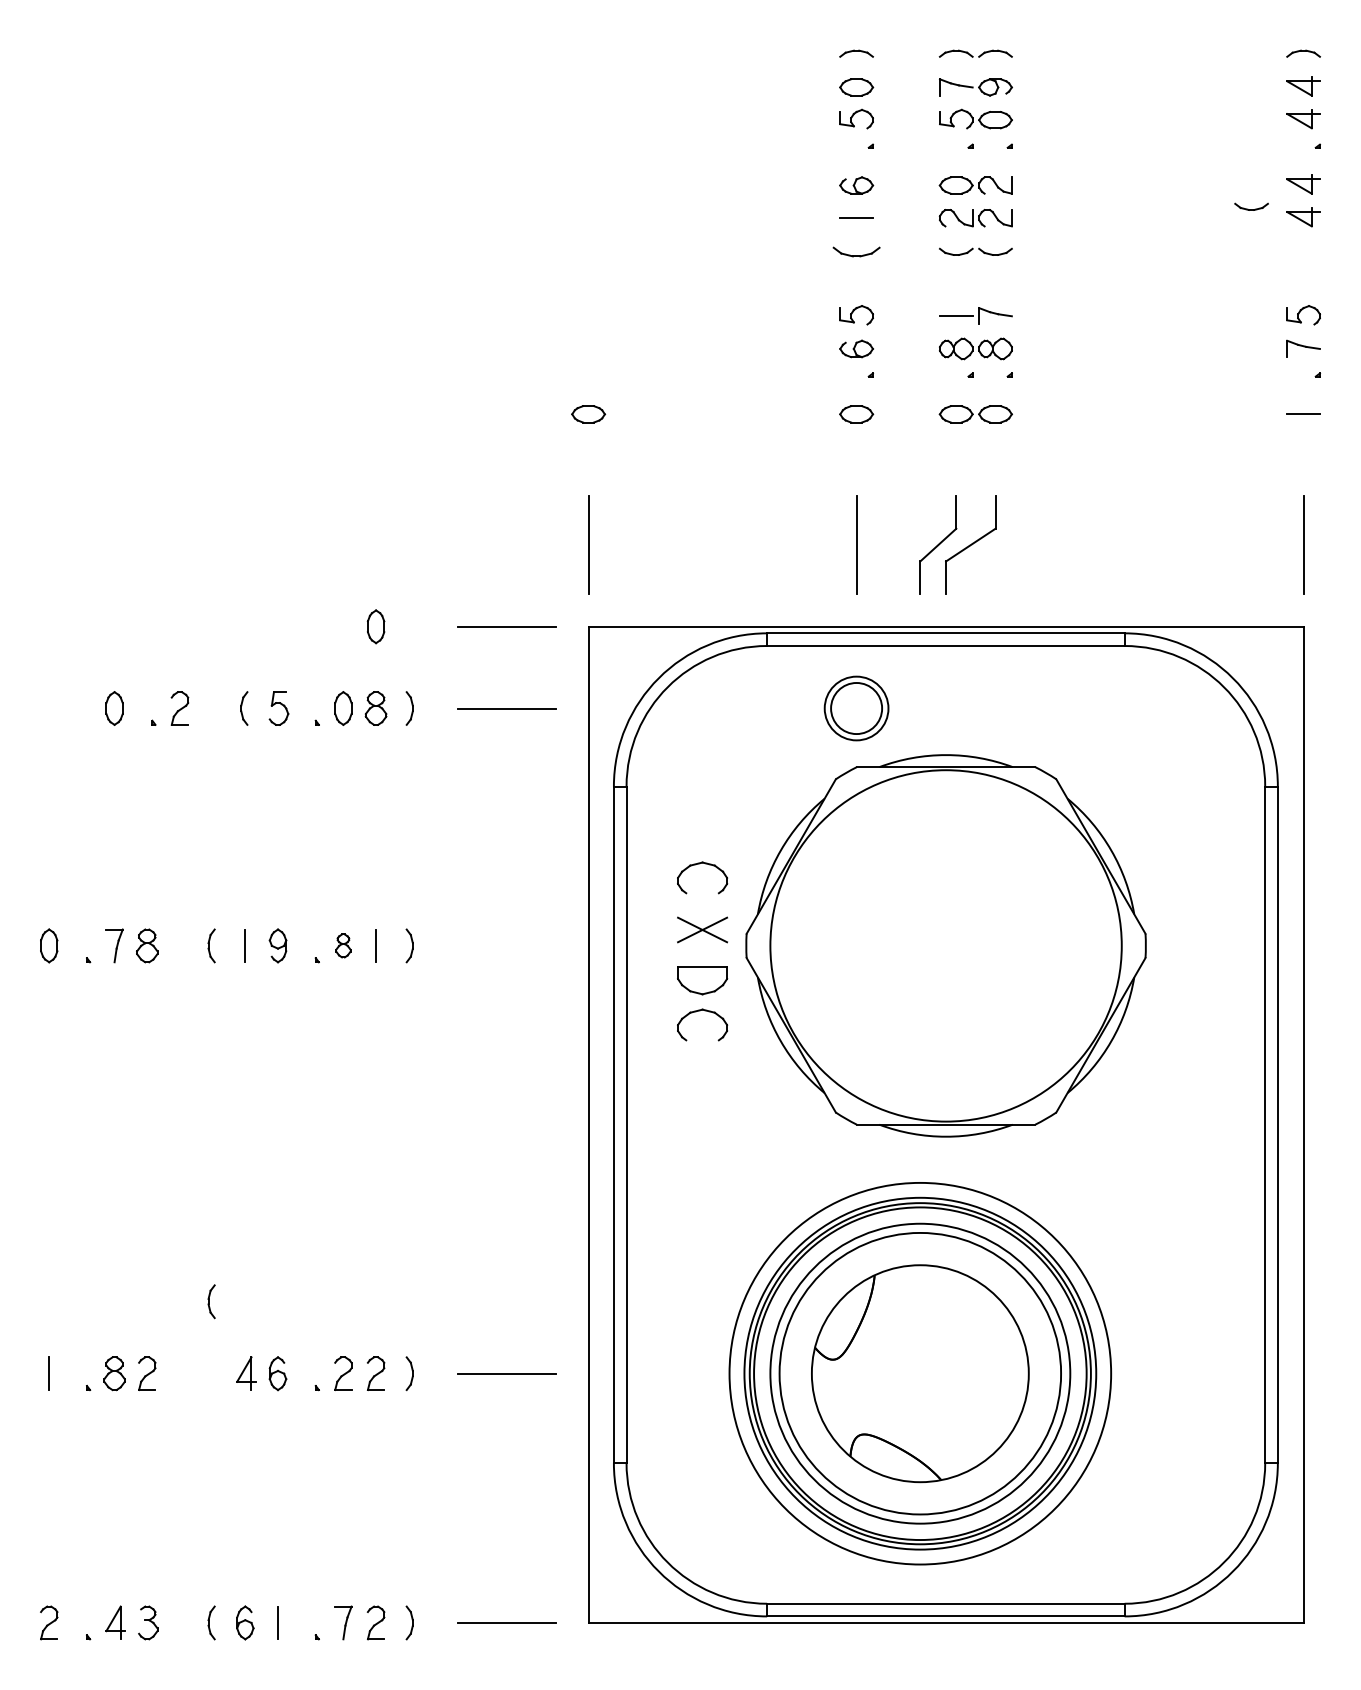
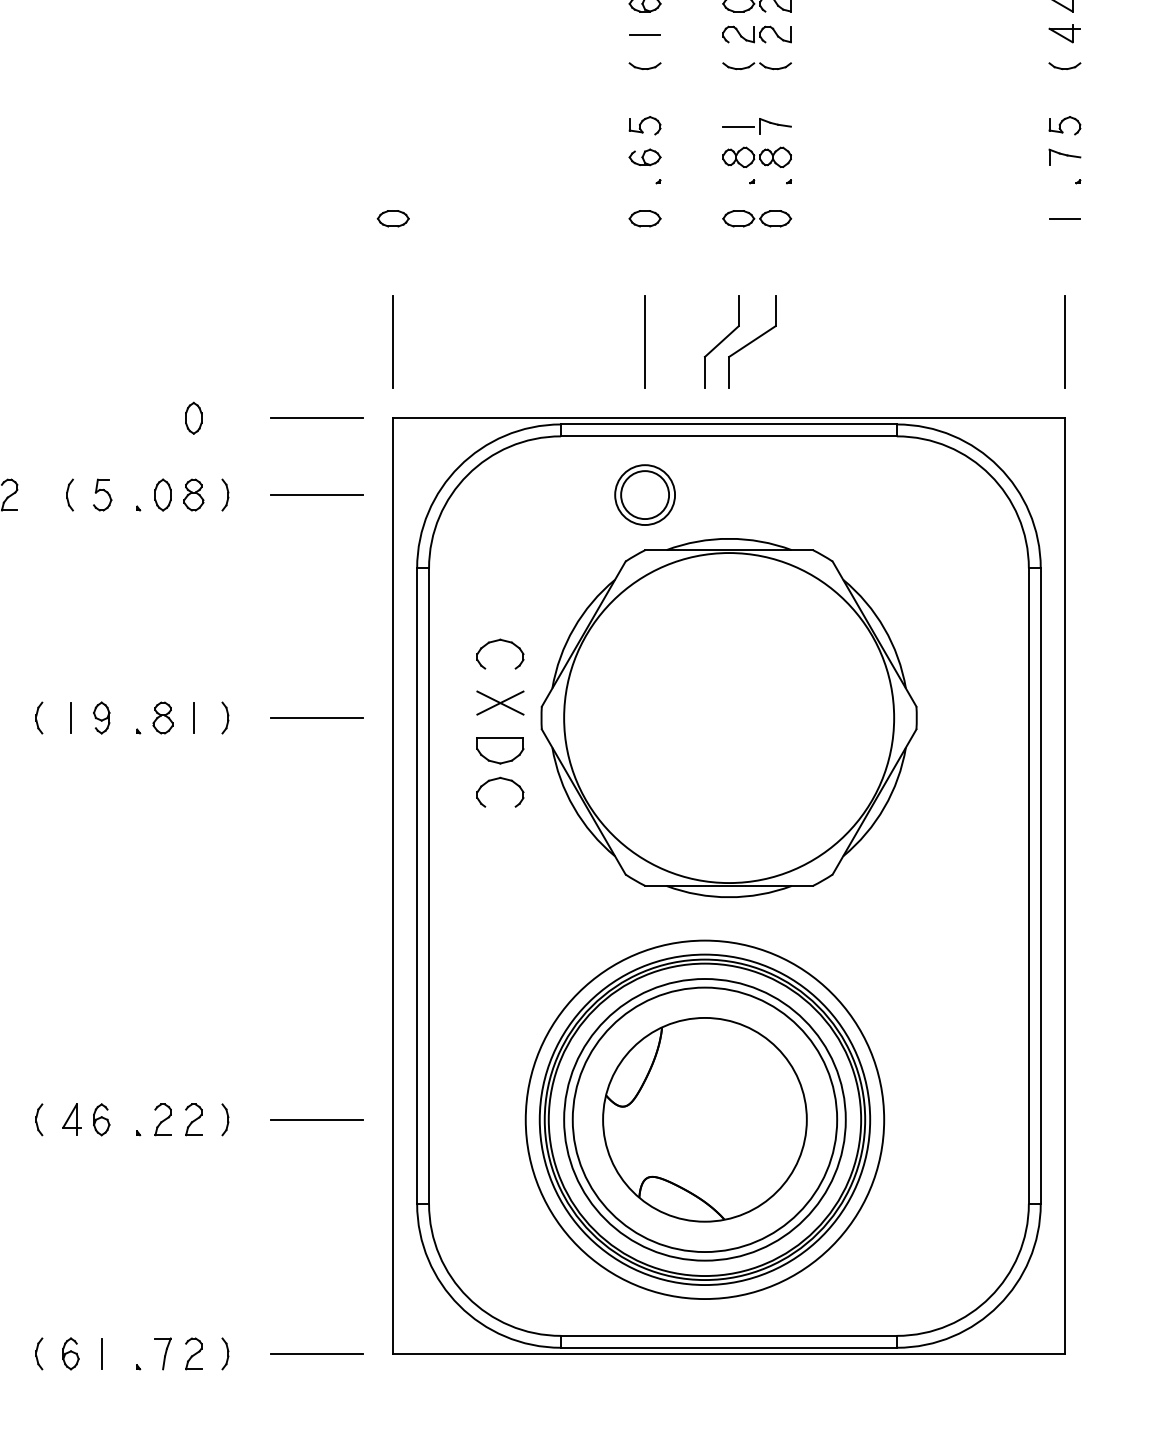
part: (1251, 206) -> (1064, 65), moved
part: (856, 251) -> (645, 65), size x0.71
part: (343, 945) -> (163, 717), size x1.43
line: (506, 945) -> (316, 717), added
part: (211, 1301) -> (39, 1119), moved

